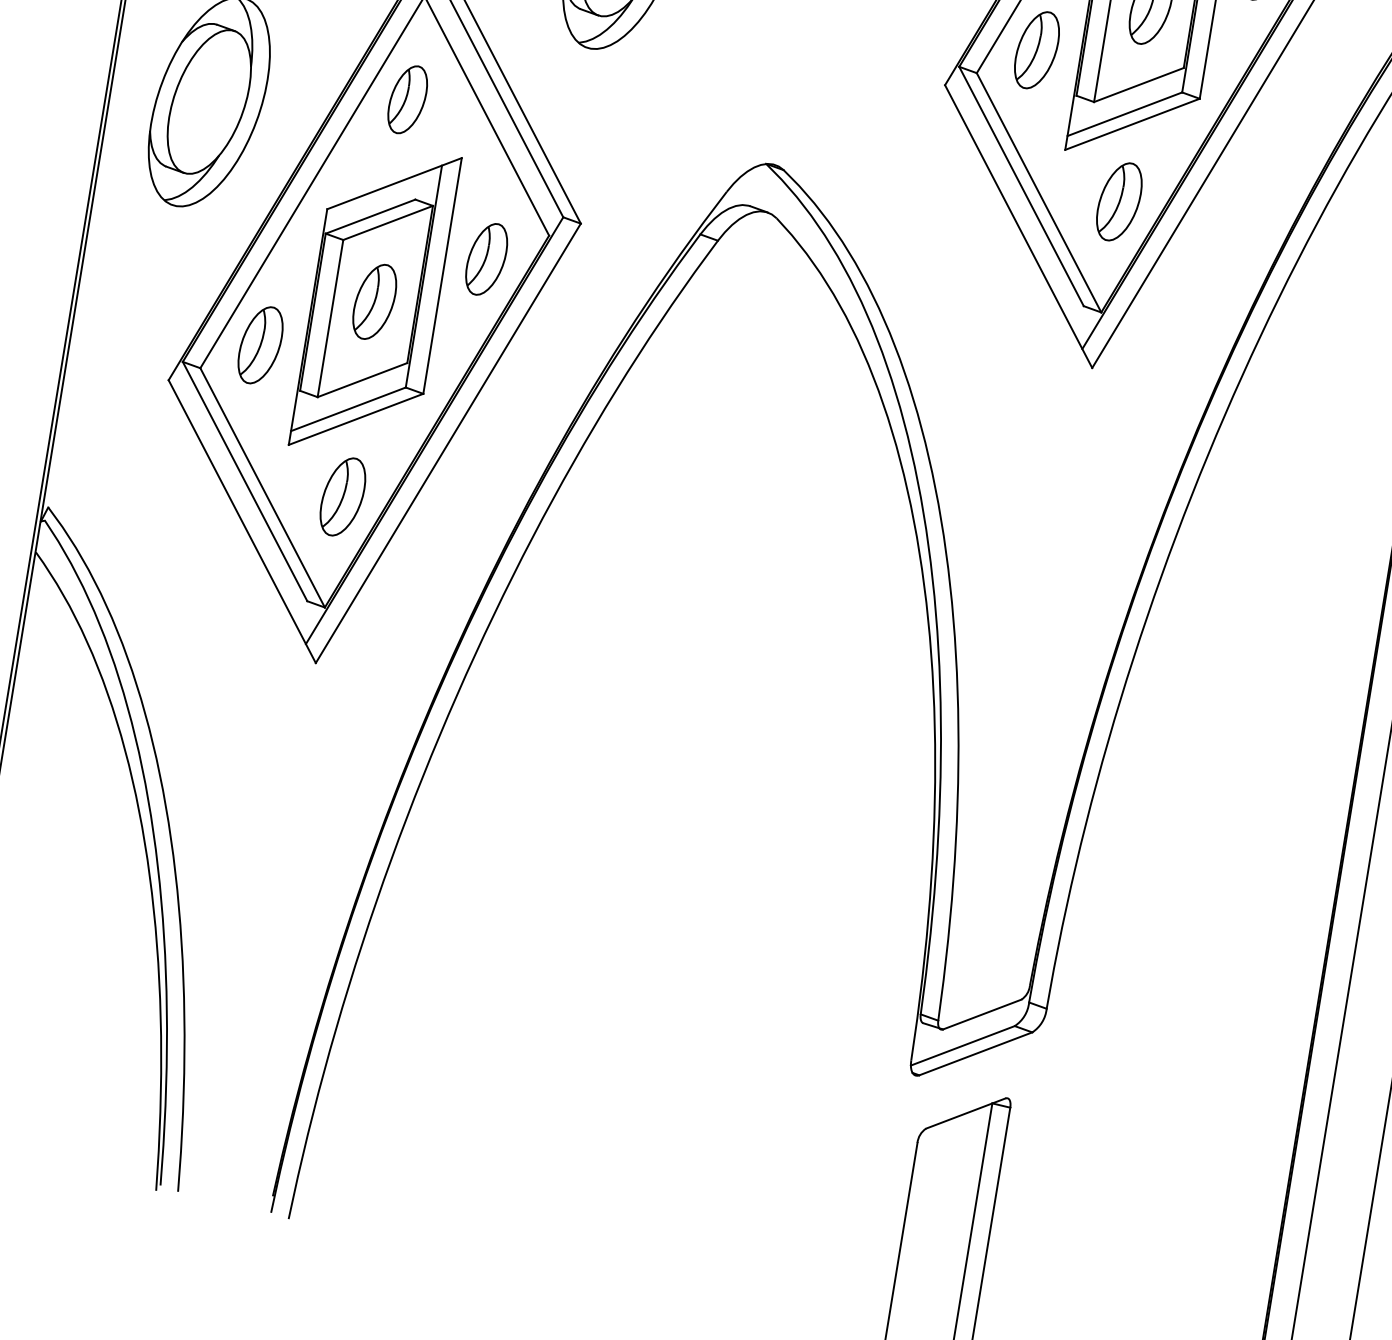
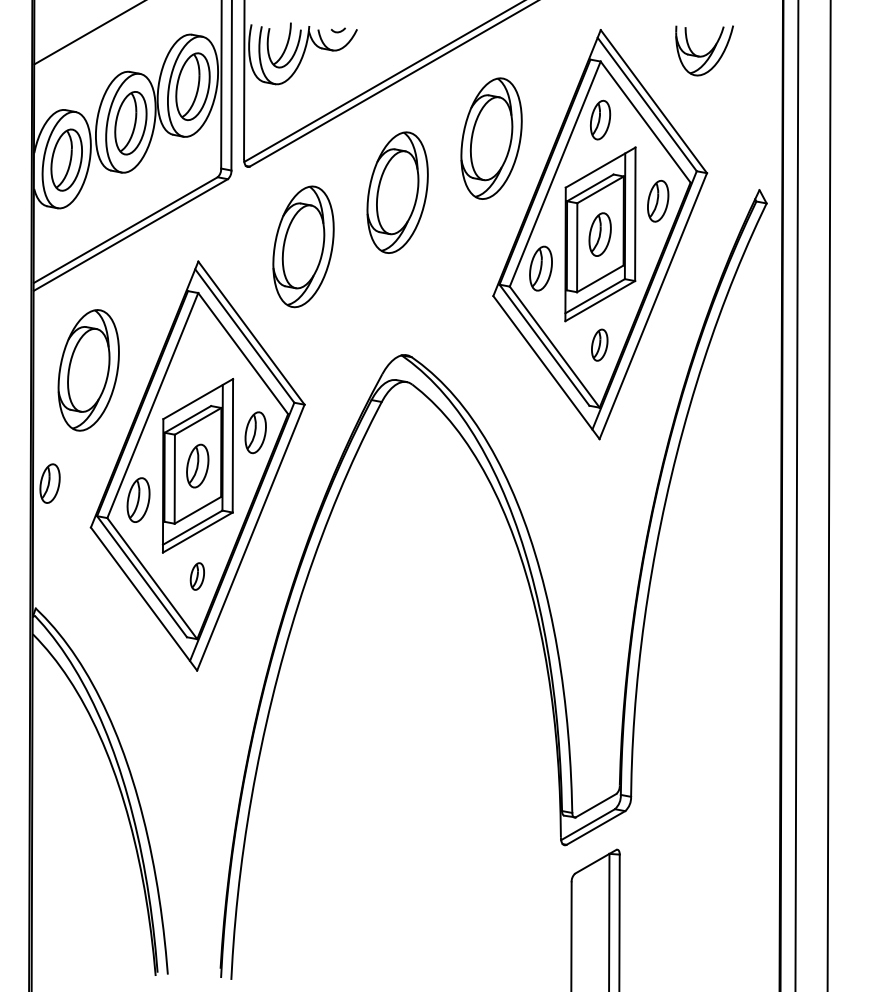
part: (406, 99) -> (49, 483), moved
part: (1118, 202) -> (599, 345), size x0.7
part: (343, 496) -> (197, 576), size x0.6

